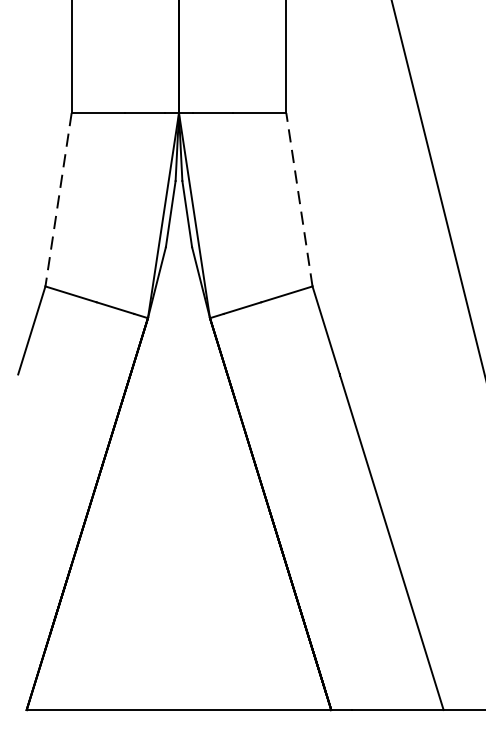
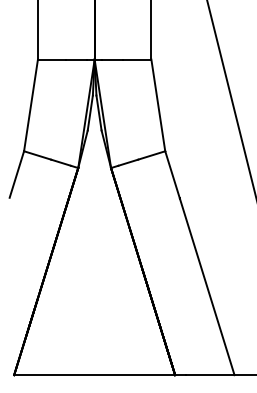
line: (299, 197) -> (158, 104), dashed -> solid
line: (57, 199) -> (30, 105), dashed -> solid

